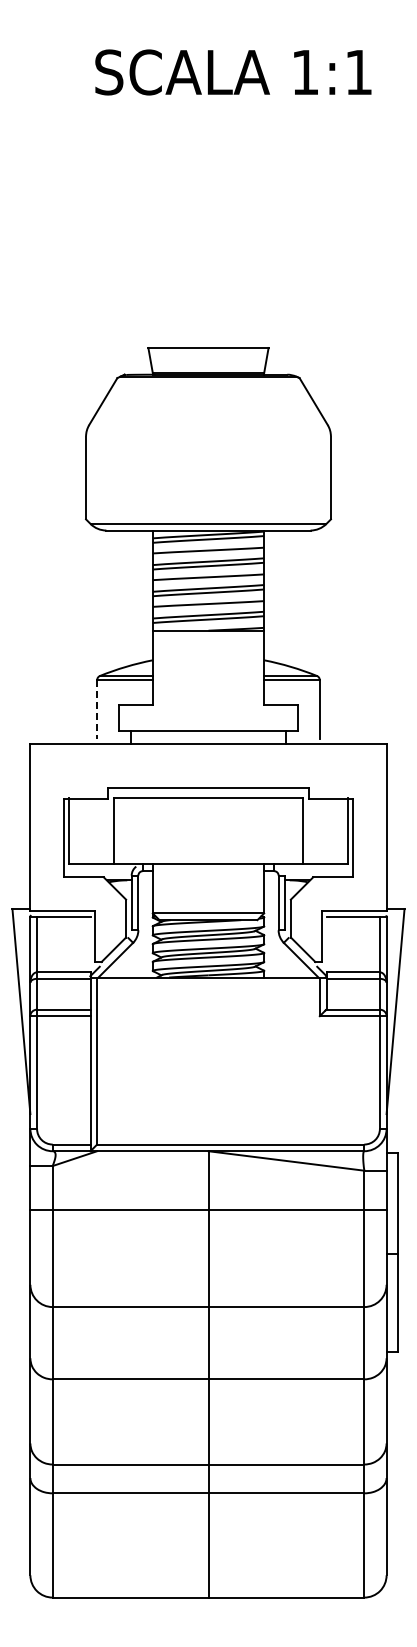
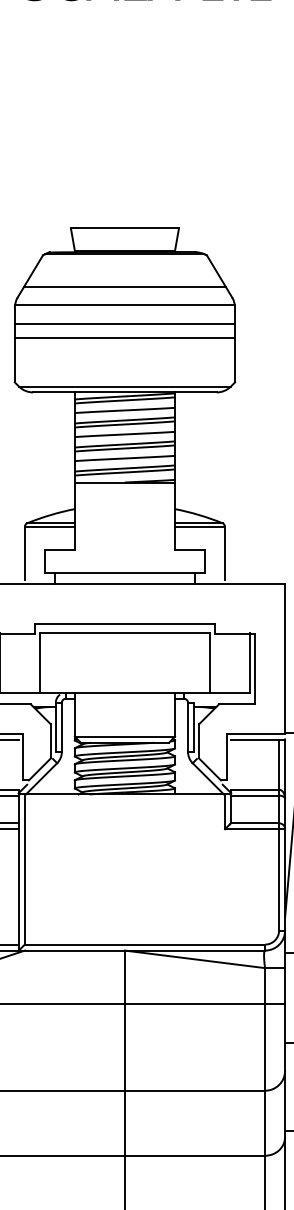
line: (208, 413) -> (124, 287), added
line: (208, 433) -> (124, 305), added
line: (208, 454) -> (124, 324), added
line: (208, 470) -> (124, 338), added
line: (97, 709) -> (25, 553), dashed -> solid

